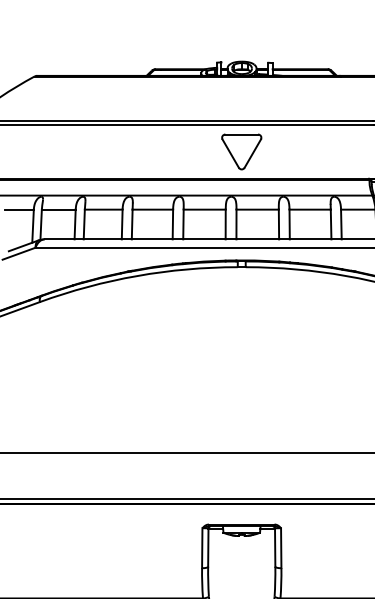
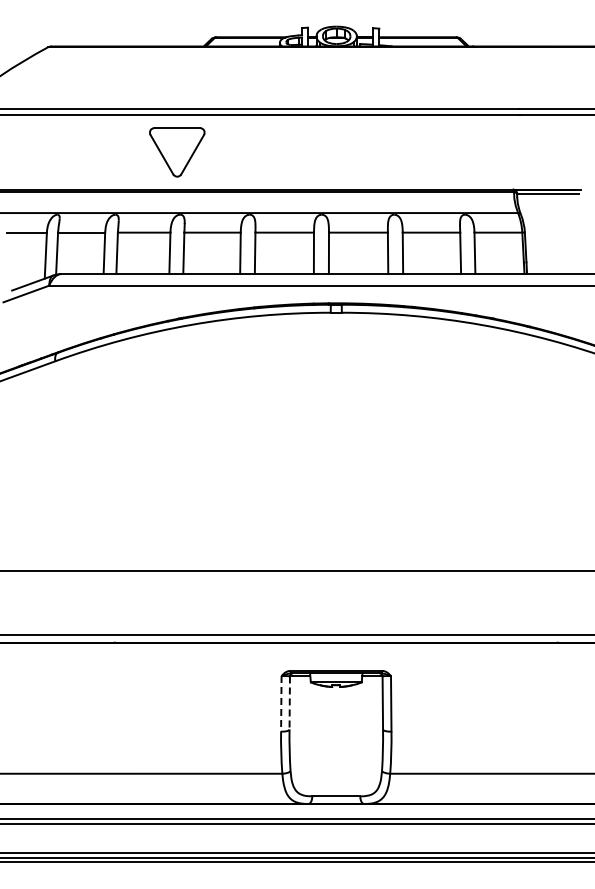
part: (241, 152) -> (177, 152), moved
line: (202, 547) -> (281, 703), solid -> dashed
line: (208, 547) -> (289, 703), solid -> dashed

